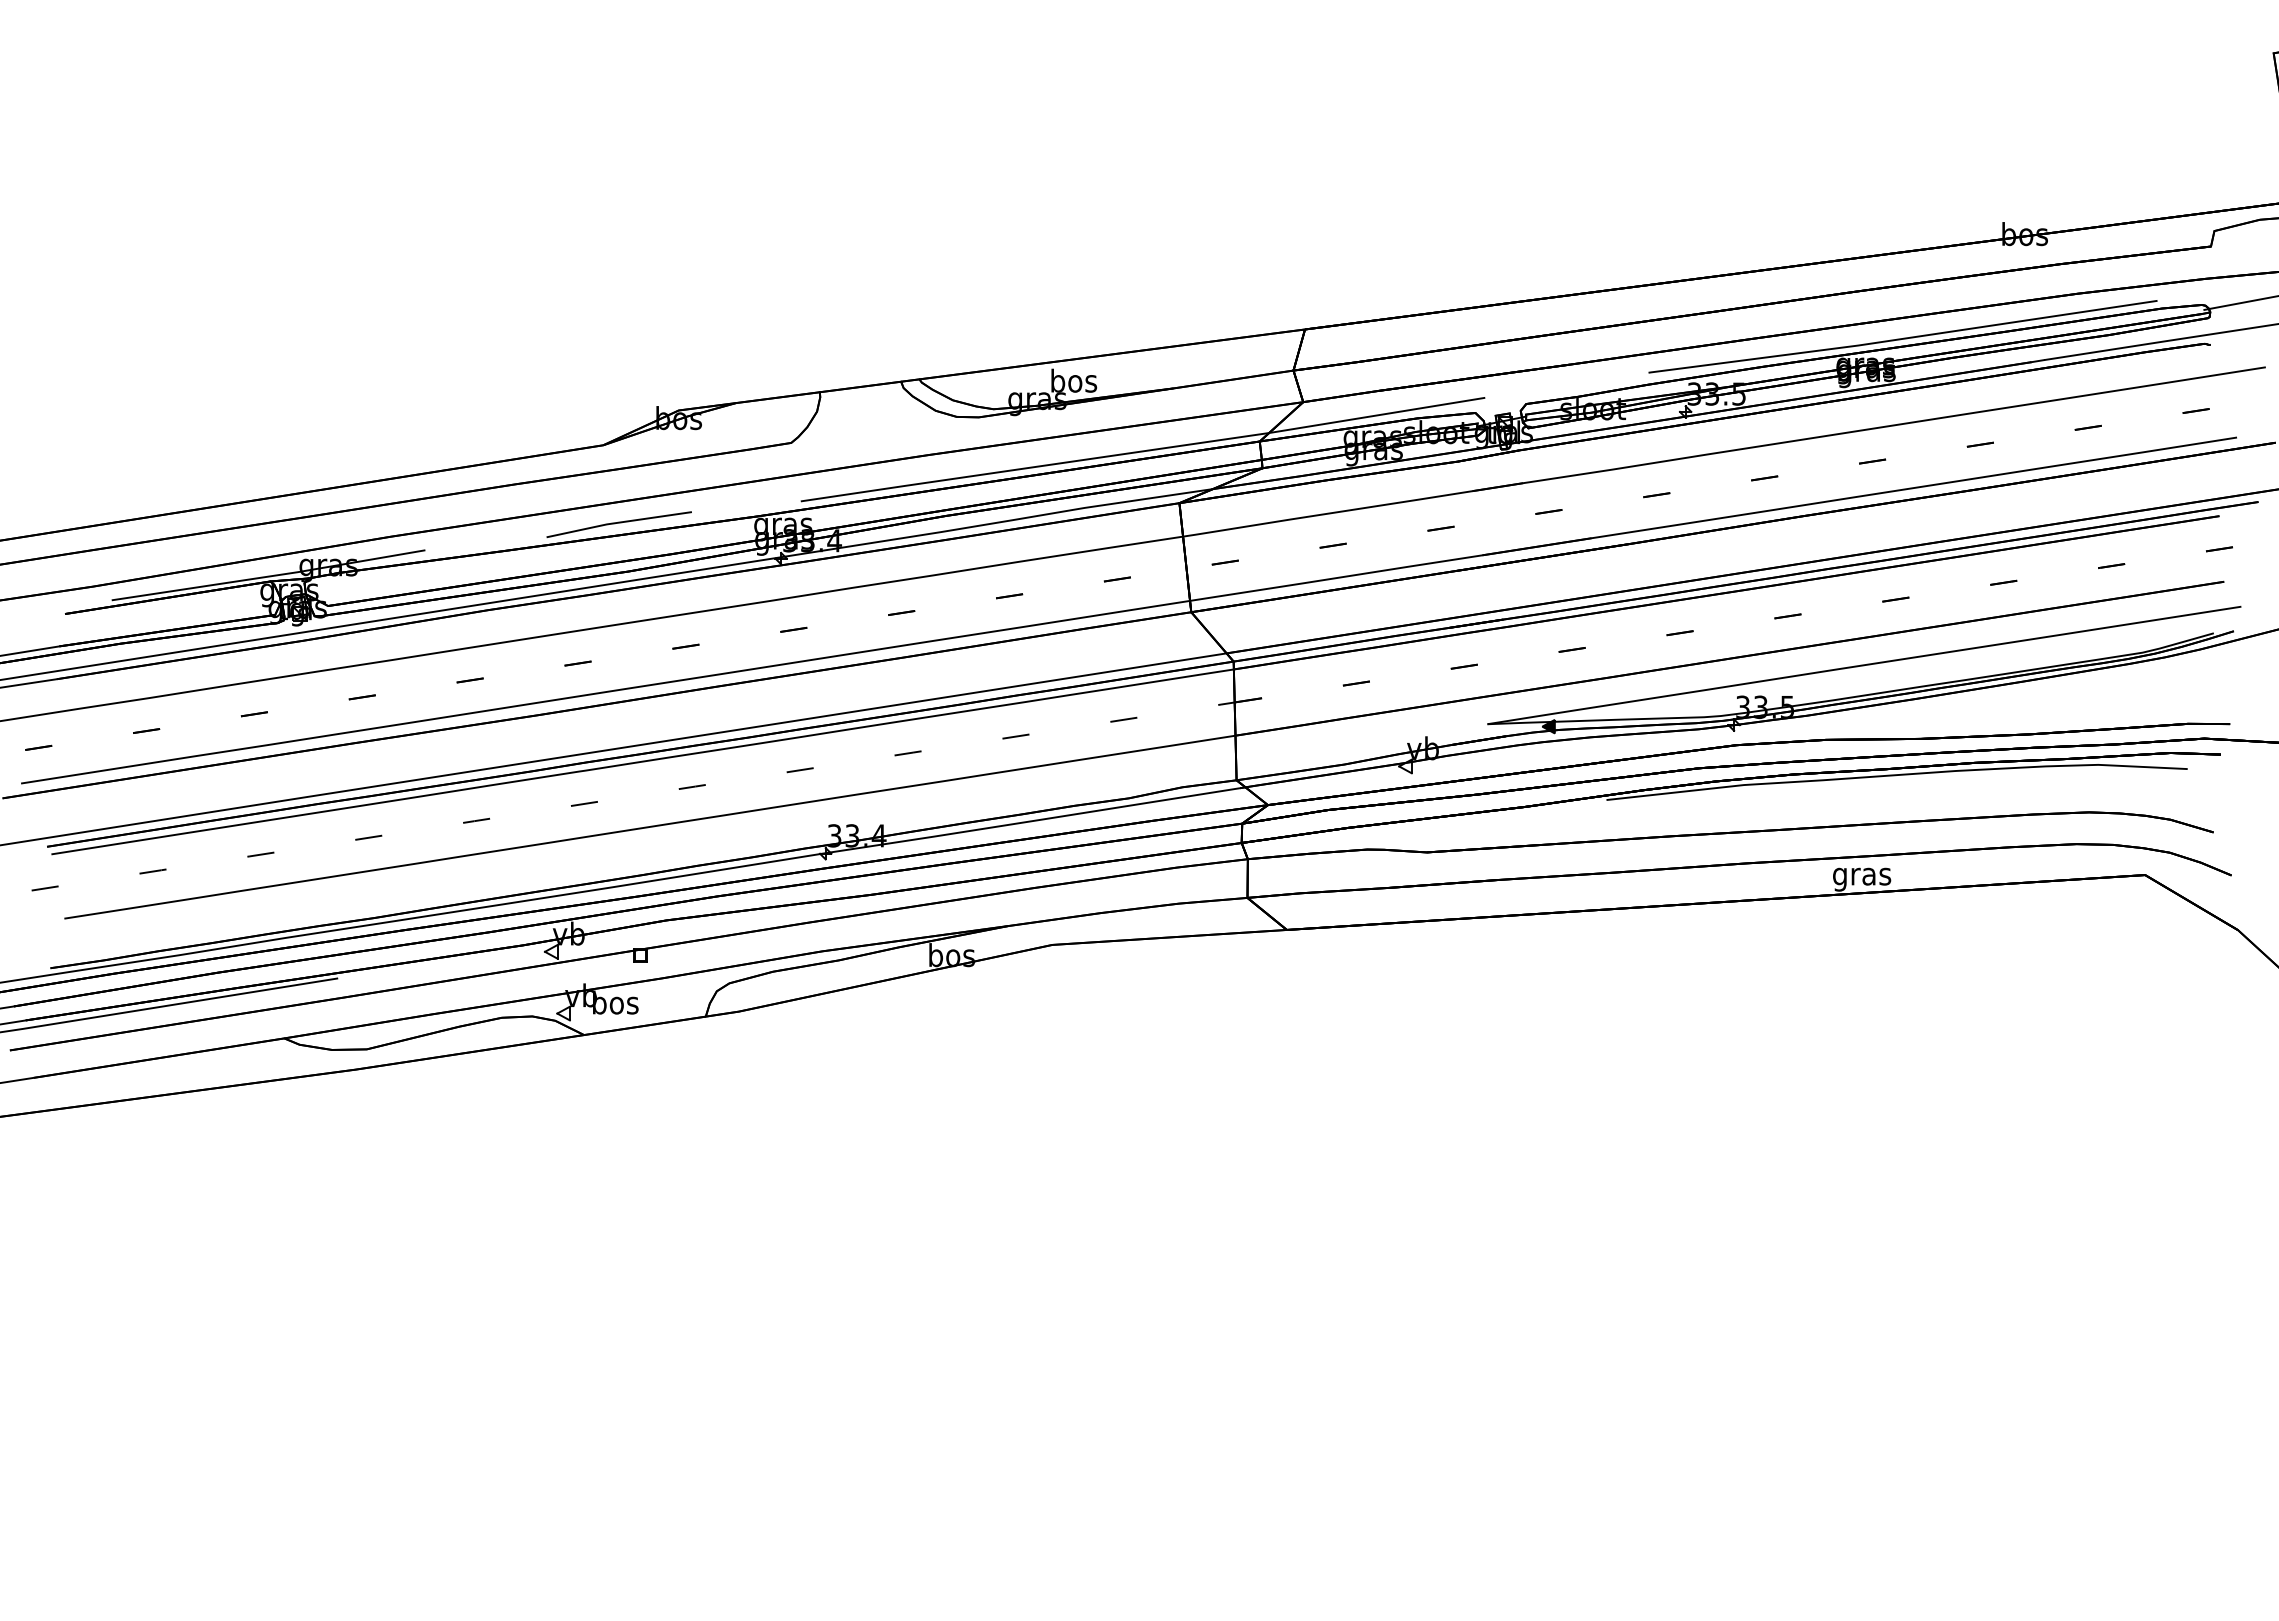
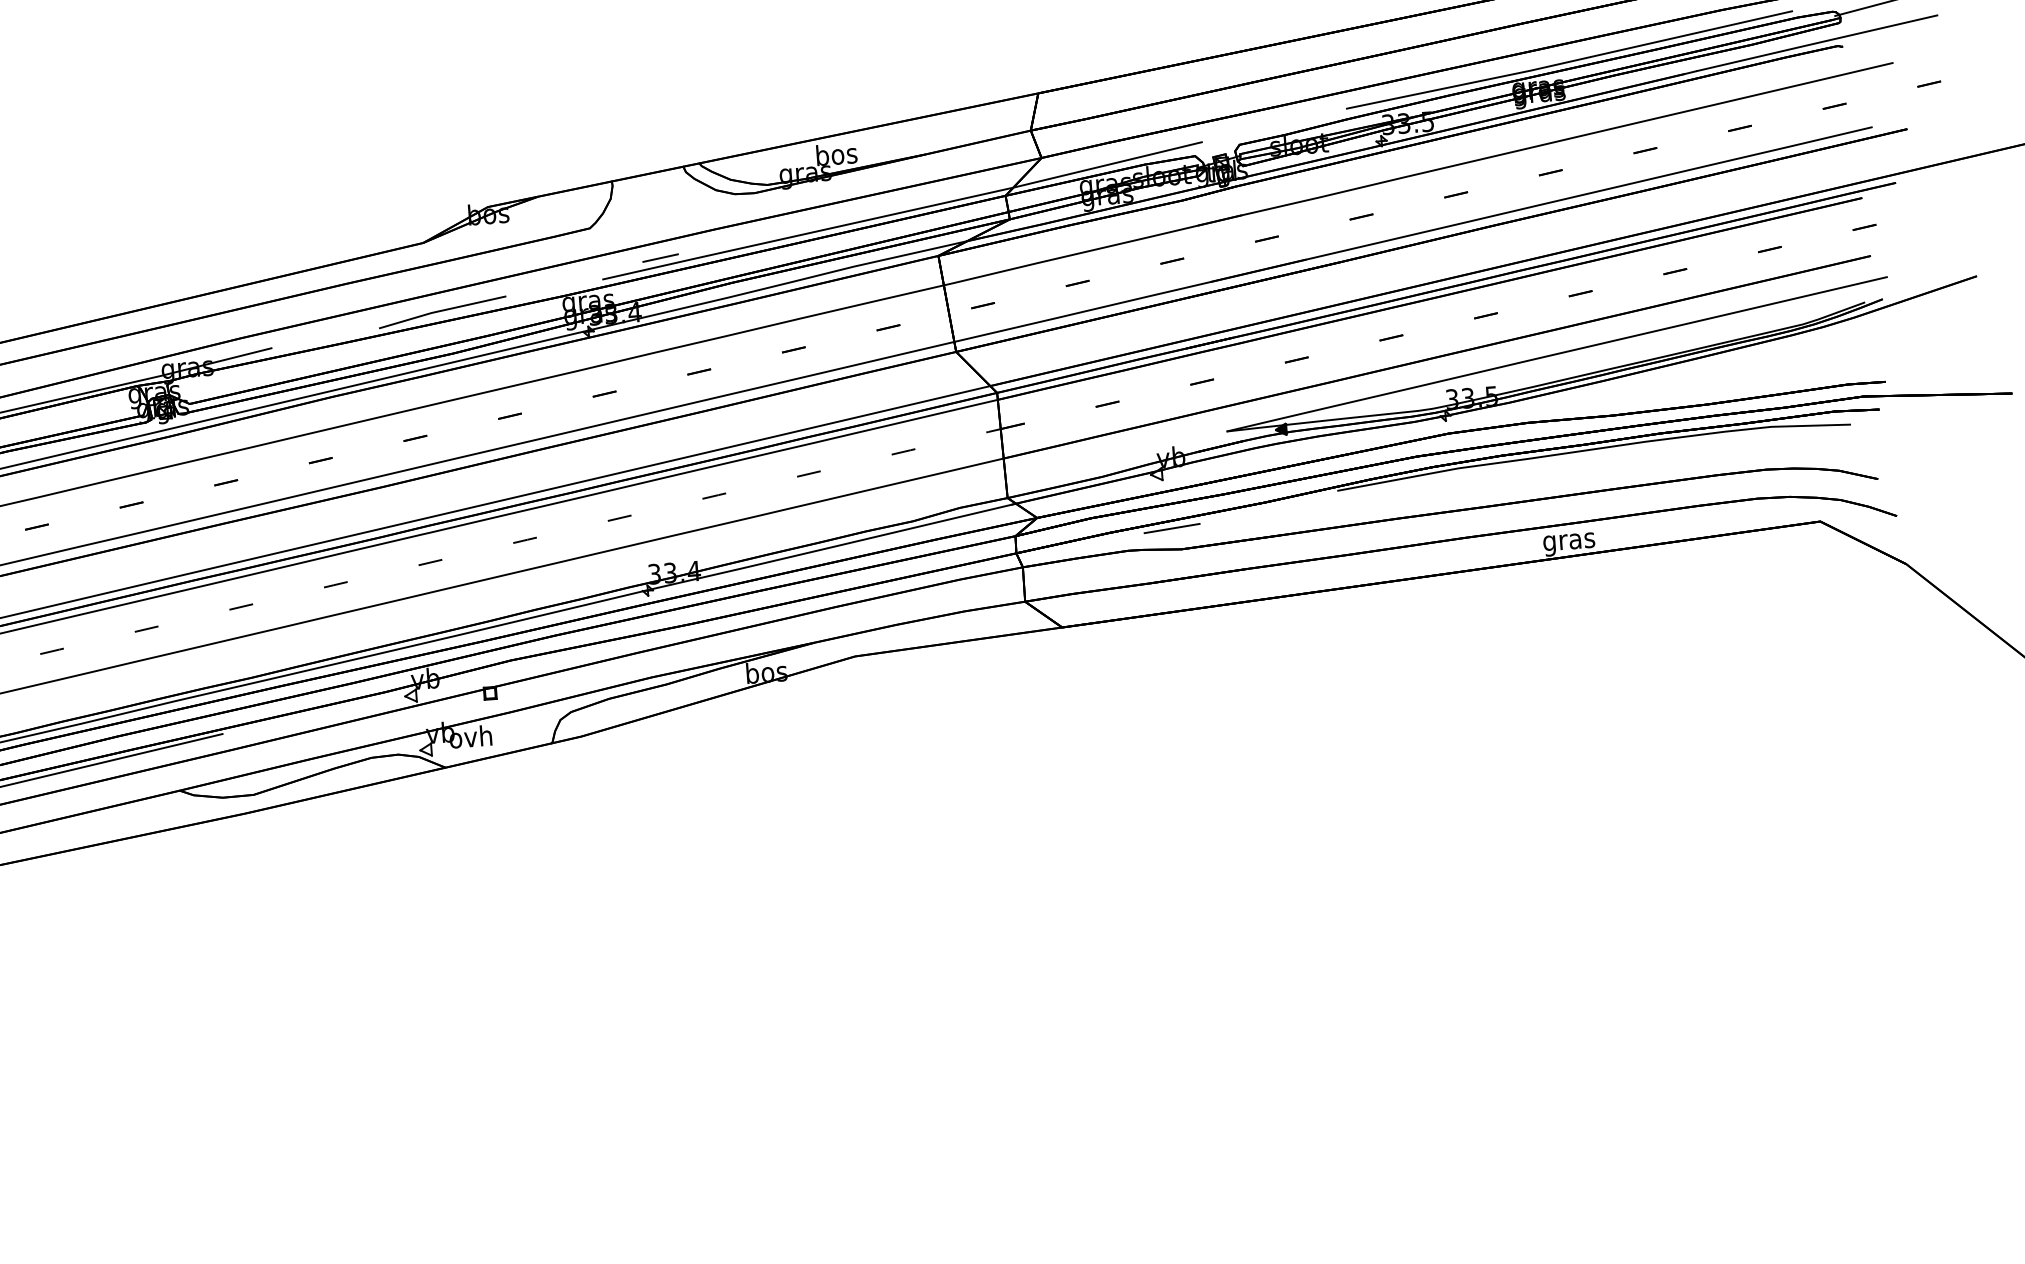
line: (867, 482) -> (660, 258), added
line: (1418, 828) -> (1172, 528), added
text: (614, 1002) -> (470, 736), bos -> ovh

